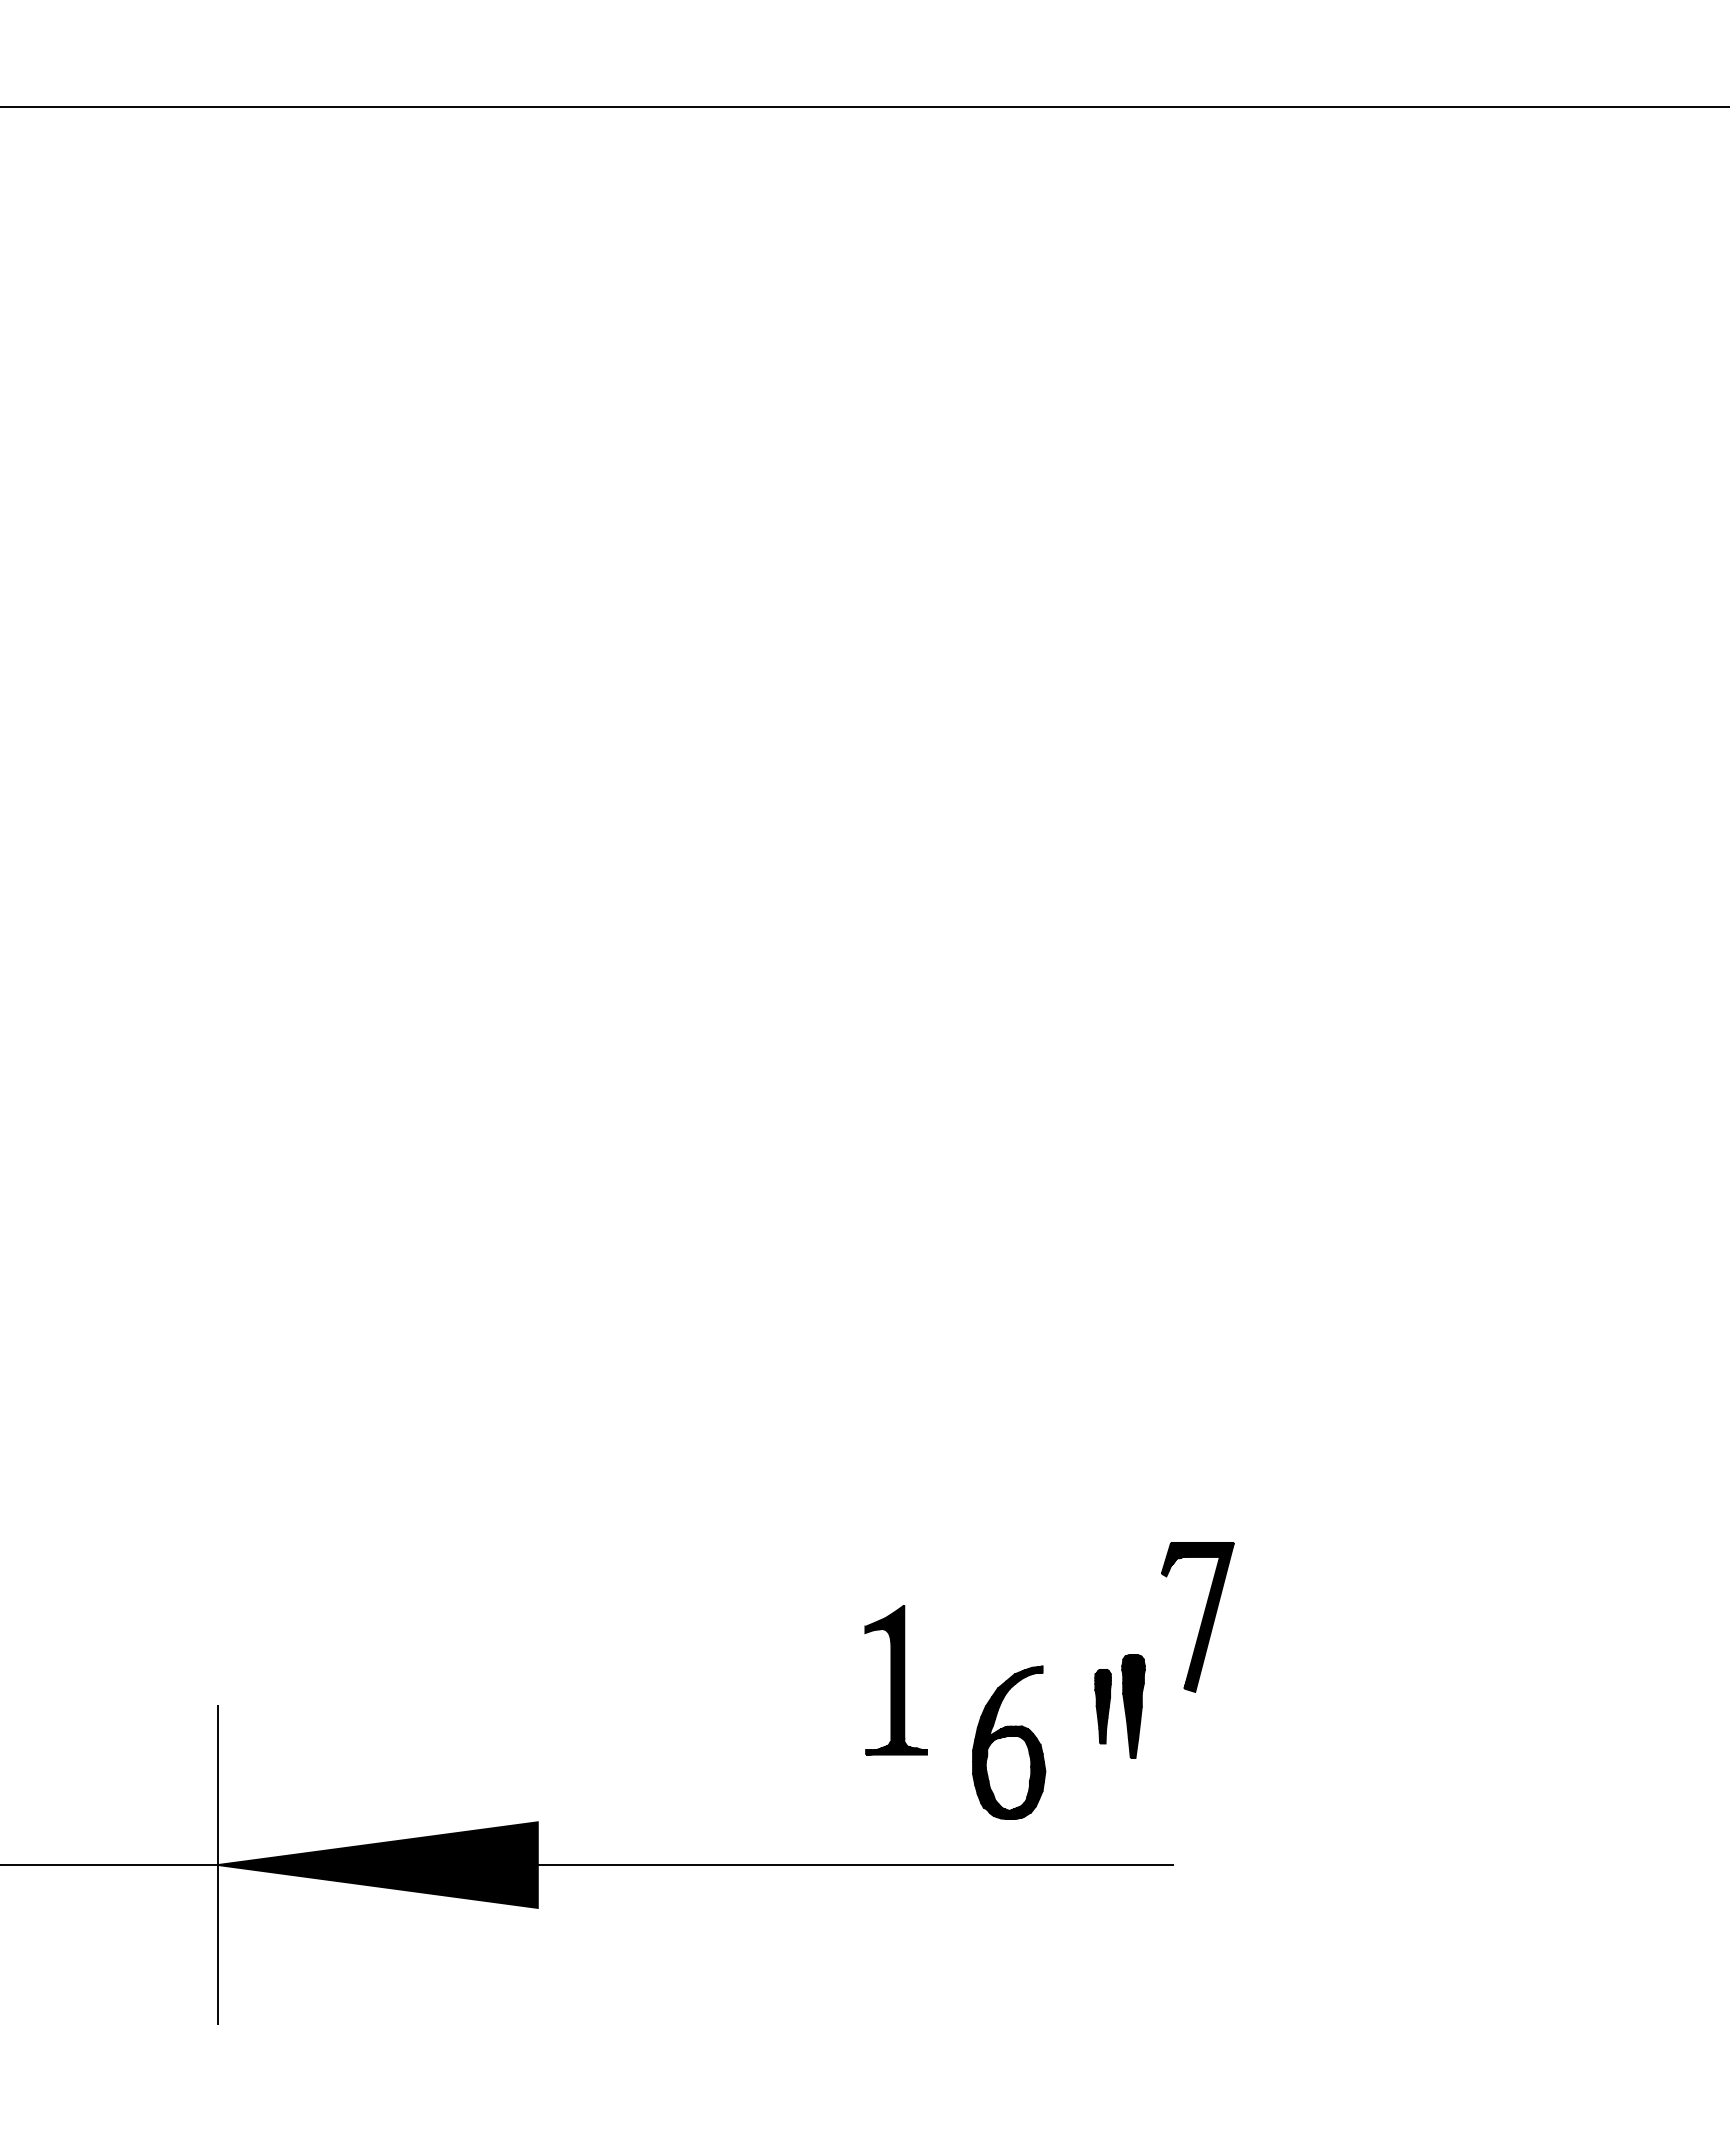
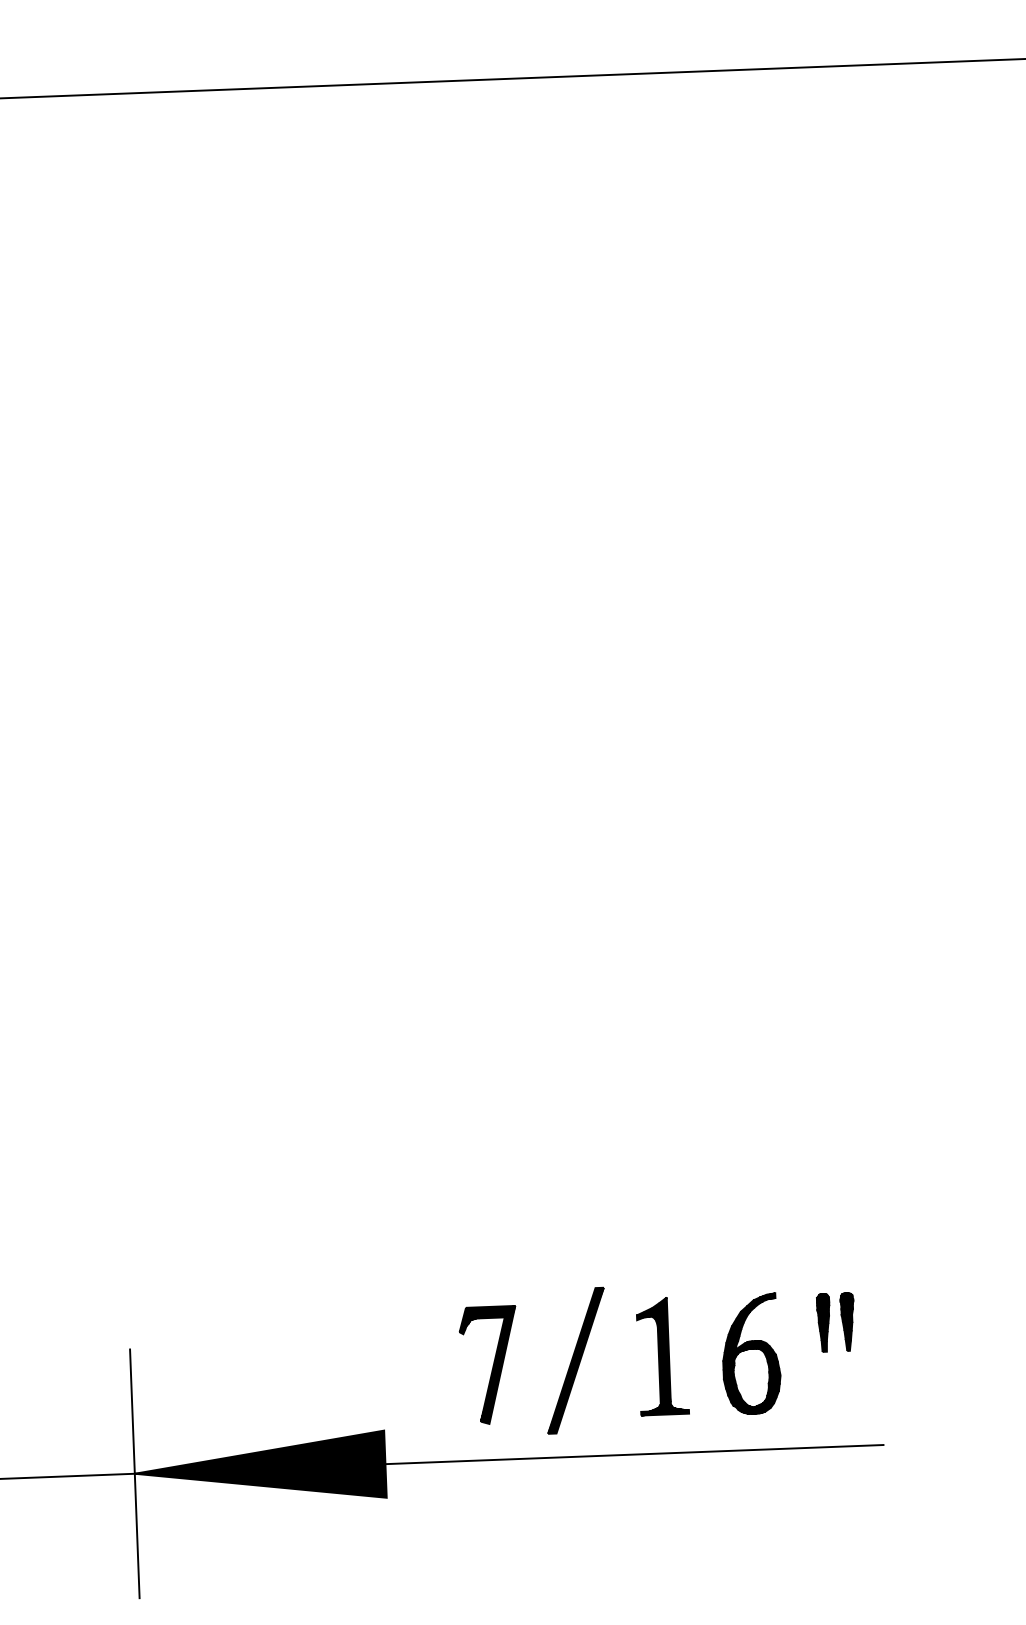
part: (1197, 1617) -> (488, 1365), moved
part: (895, 1680) -> (662, 1356), moved
part: (1133, 1706) -> (847, 1321), size x0.71
part: (785, 1742) -> (575, 1360), added

